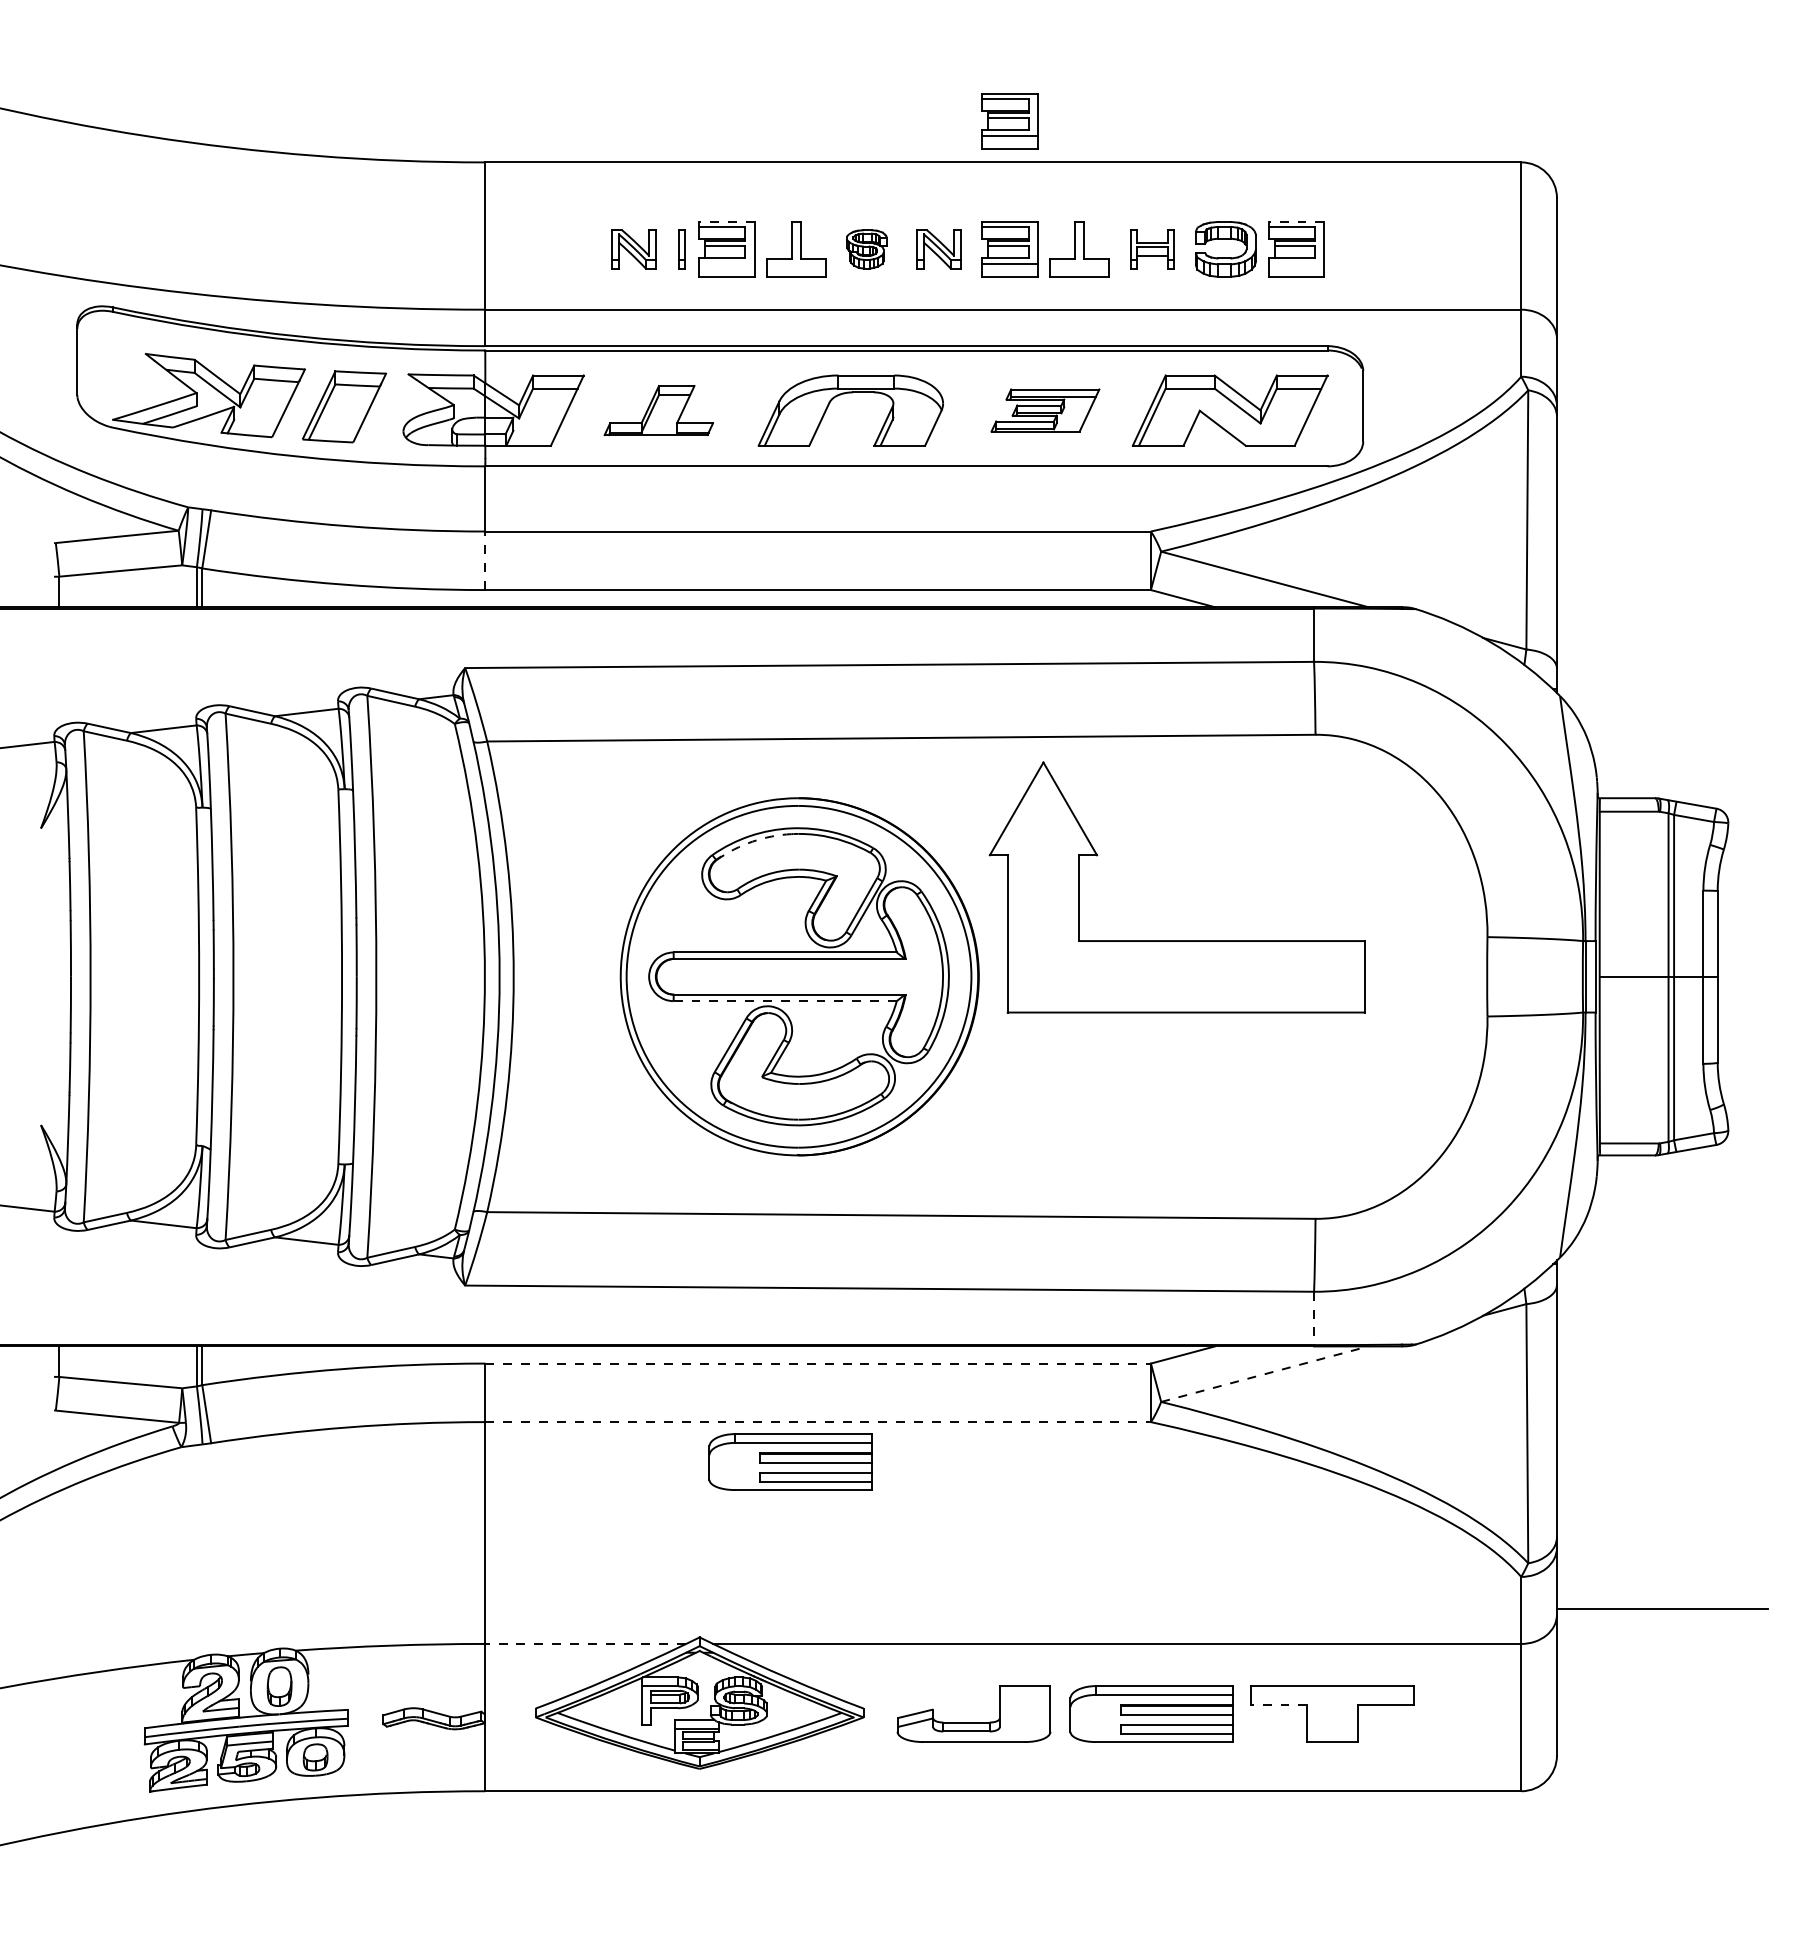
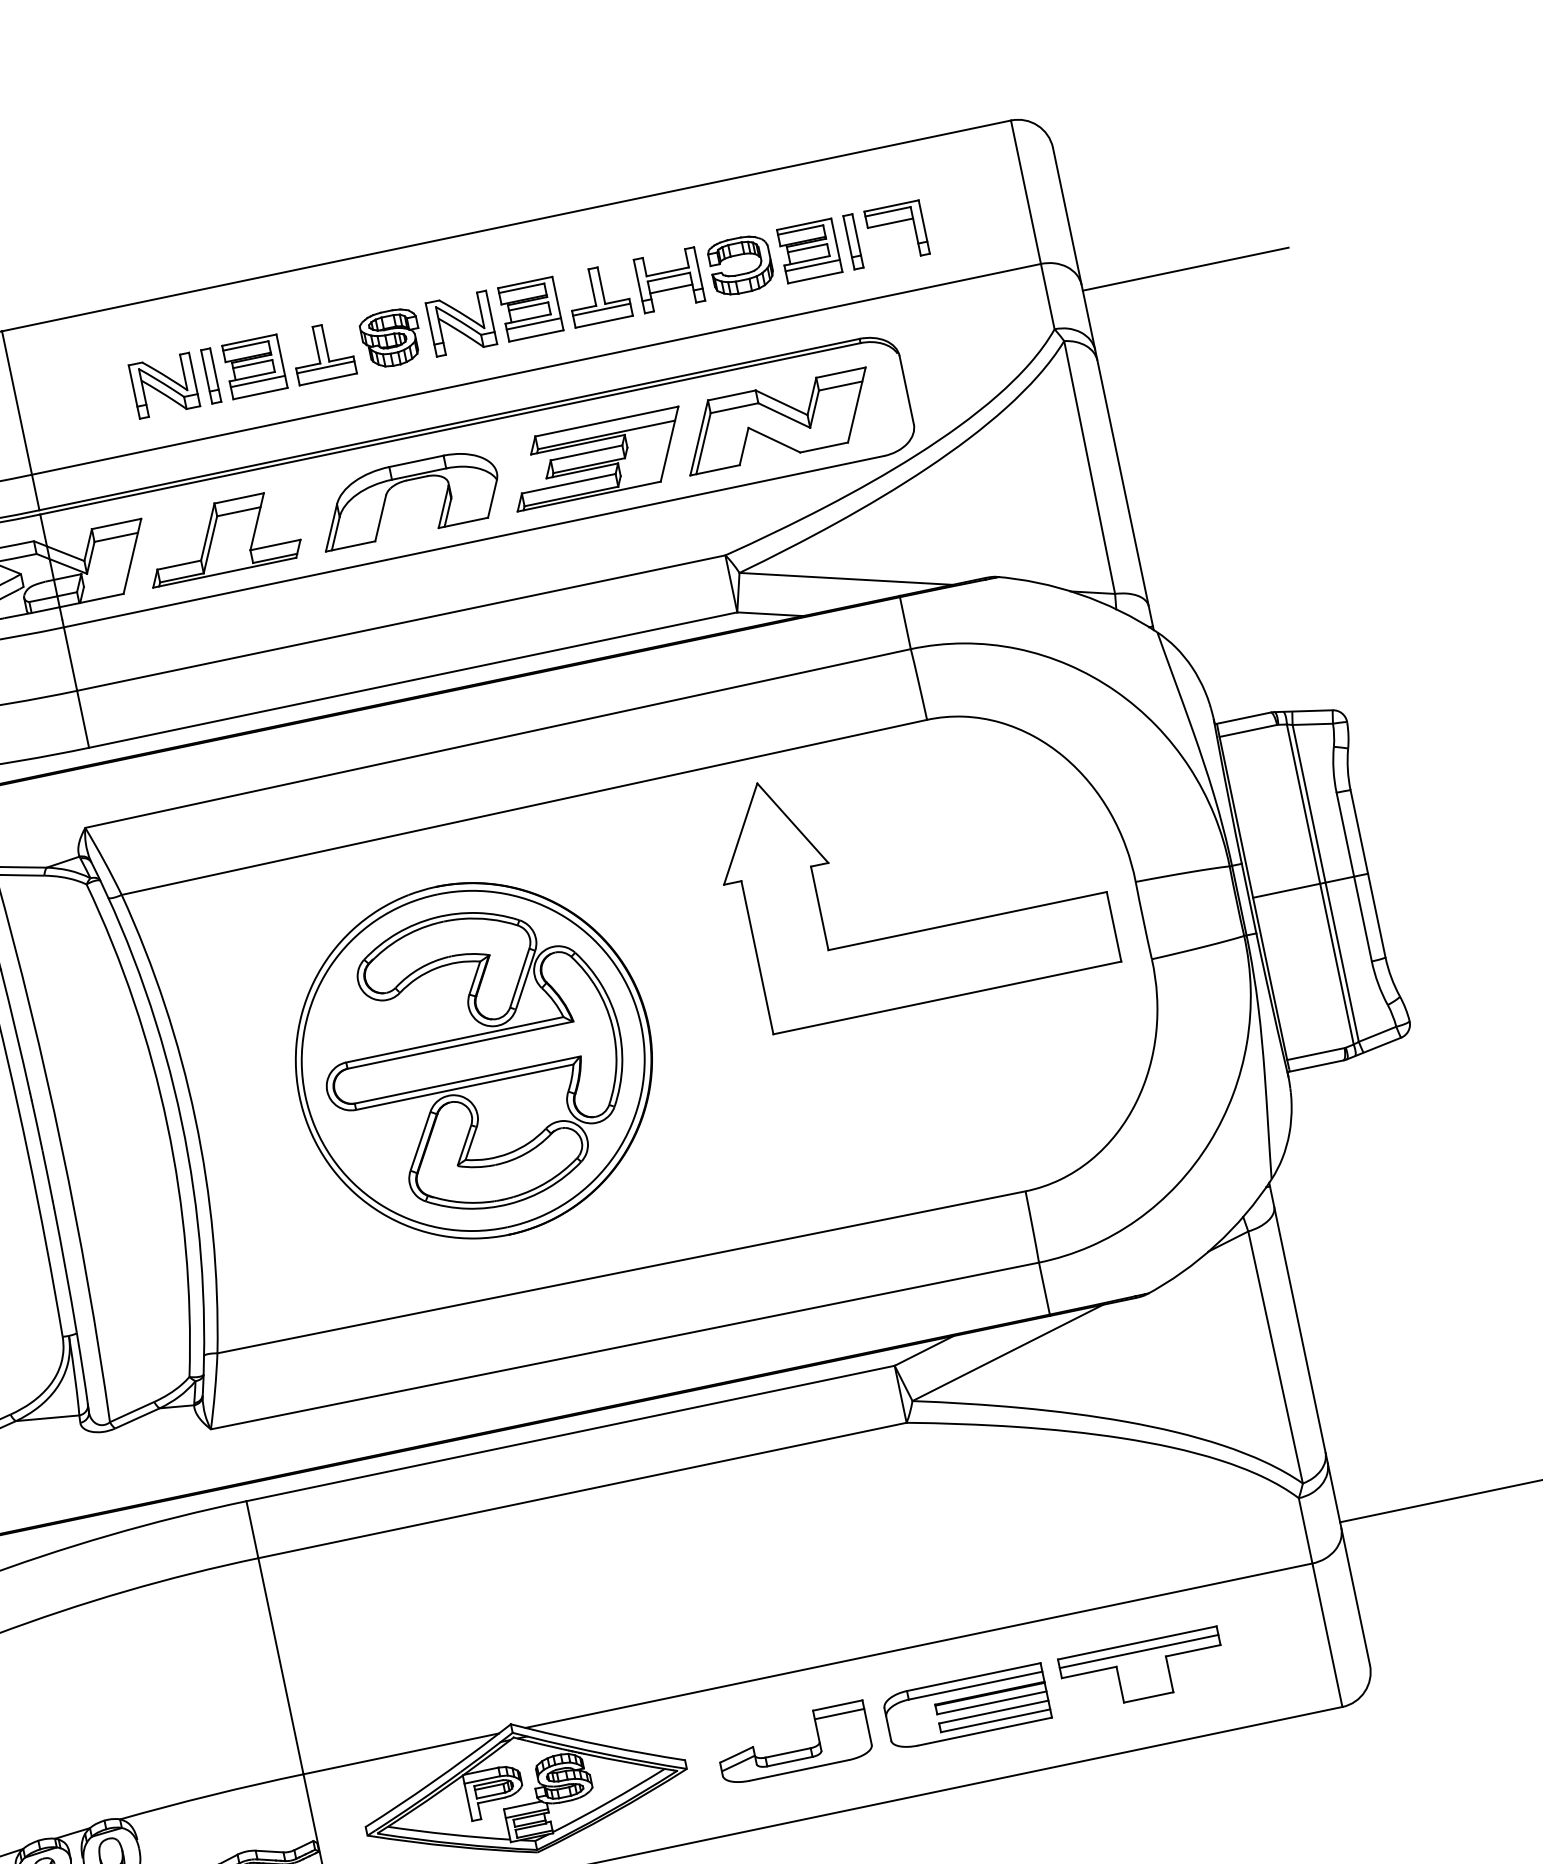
part: (1009, 121) -> (504, 184), removed
line: (726, 221) -> (248, 339), dashed -> solid
line: (1296, 221) -> (804, 223), dashed -> solid
part: (1385, 239) -> (894, 223), added
part: (633, 249) -> (164, 385), size x1.43
part: (681, 249) -> (210, 376), size x1.43
part: (866, 249) -> (390, 338), size x1.43
part: (938, 249) -> (461, 323), size x1.43
part: (1152, 249) -> (669, 280), size x1.43
part: (1341, 249) -> (853, 241), added
line: (726, 264) -> (257, 381), added
line: (796, 264) -> (325, 367), added
line: (1079, 264) -> (601, 309), added
line: (1296, 264) -> (812, 265), added
line: (1662, 344) -> (1185, 269), added
part: (658, 410) -> (221, 537), size x1.43
part: (1045, 410) -> (598, 458), size x1.67
line: (485, 560) -> (83, 719), dashed -> solid
arc: (752, 841) -> (400, 938), dashed -> solid
part: (1176, 940) -> (923, 929), moved
line: (785, 1001) -> (465, 1087), dashed -> solid
line: (1314, 1319) -> (1045, 1289), dashed -> solid
line: (818, 1363) -> (570, 1433), dashed -> solid
line: (1265, 1374) -> (1008, 1353), dashed -> solid
line: (818, 1422) -> (582, 1490), dashed -> solid
part: (790, 1461) -> (563, 1534), removed
line: (585, 1643) -> (400, 1753), dashed -> solid
line: (1024, 1694) -> (838, 1713), added
line: (1332, 1694) -> (1138, 1651), added
line: (1278, 1705) -> (1088, 1672), dashed -> solid

